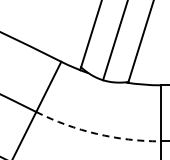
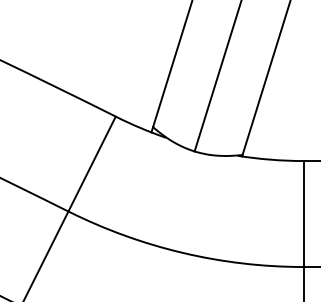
arc: (96, 133) -> (182, 252), dashed -> solid

